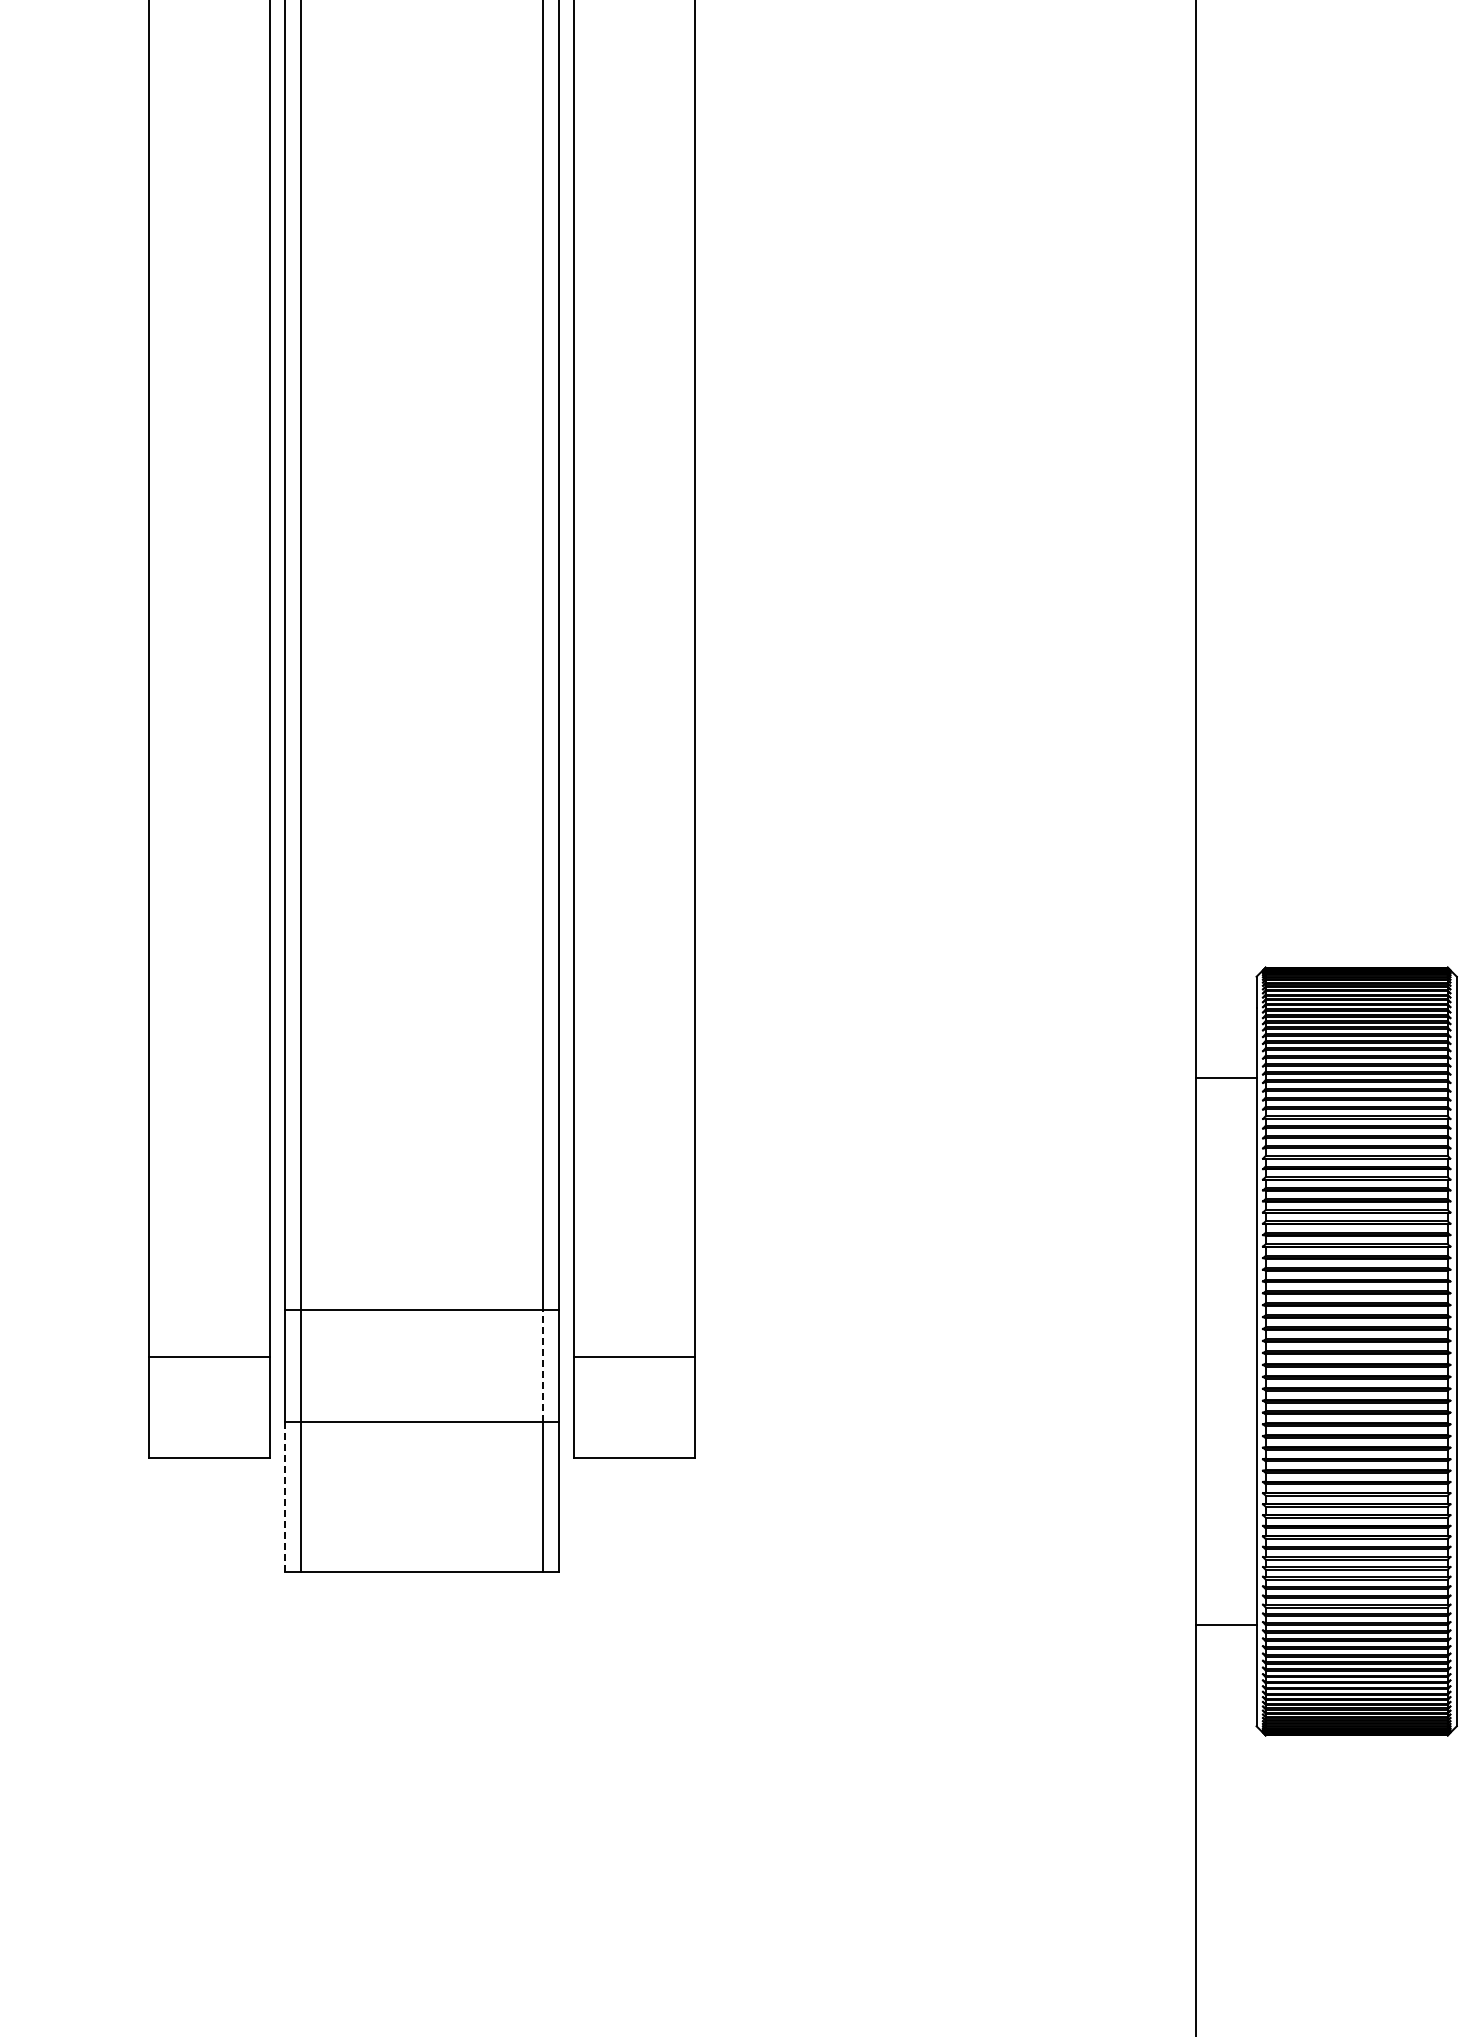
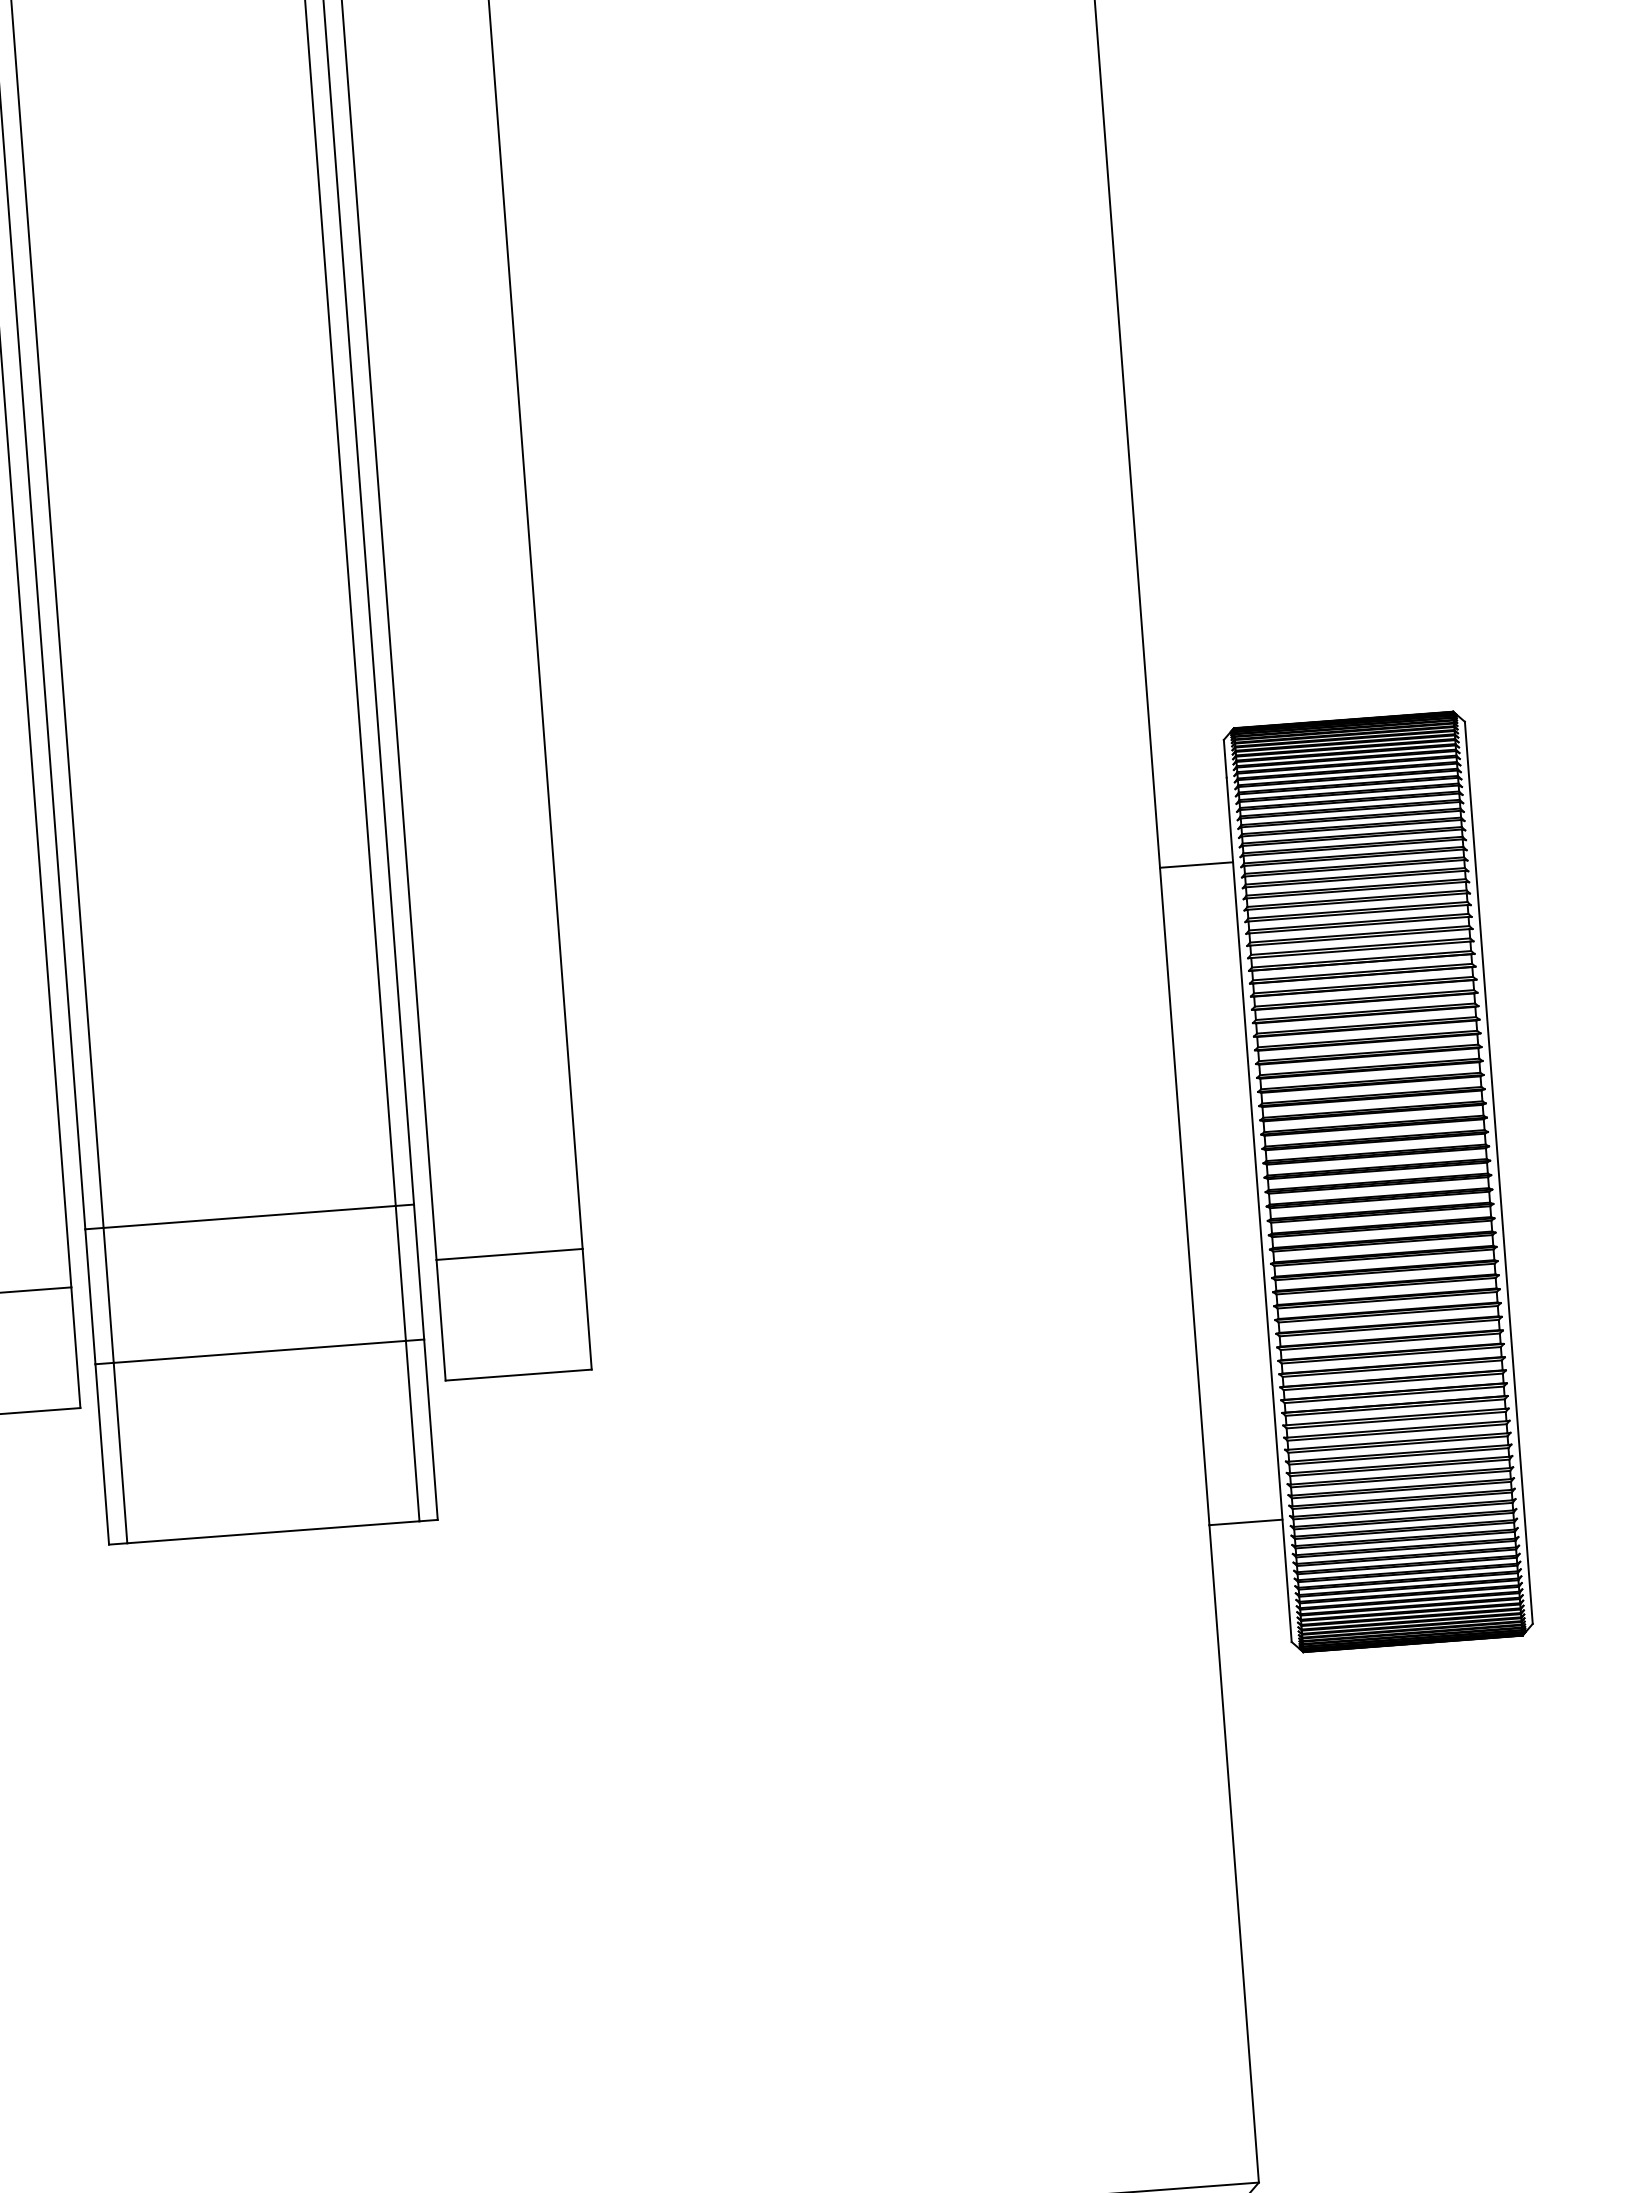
line: (543, 1365) -> (400, 1272), dashed -> solid
line: (285, 1497) -> (102, 1454), dashed -> solid

